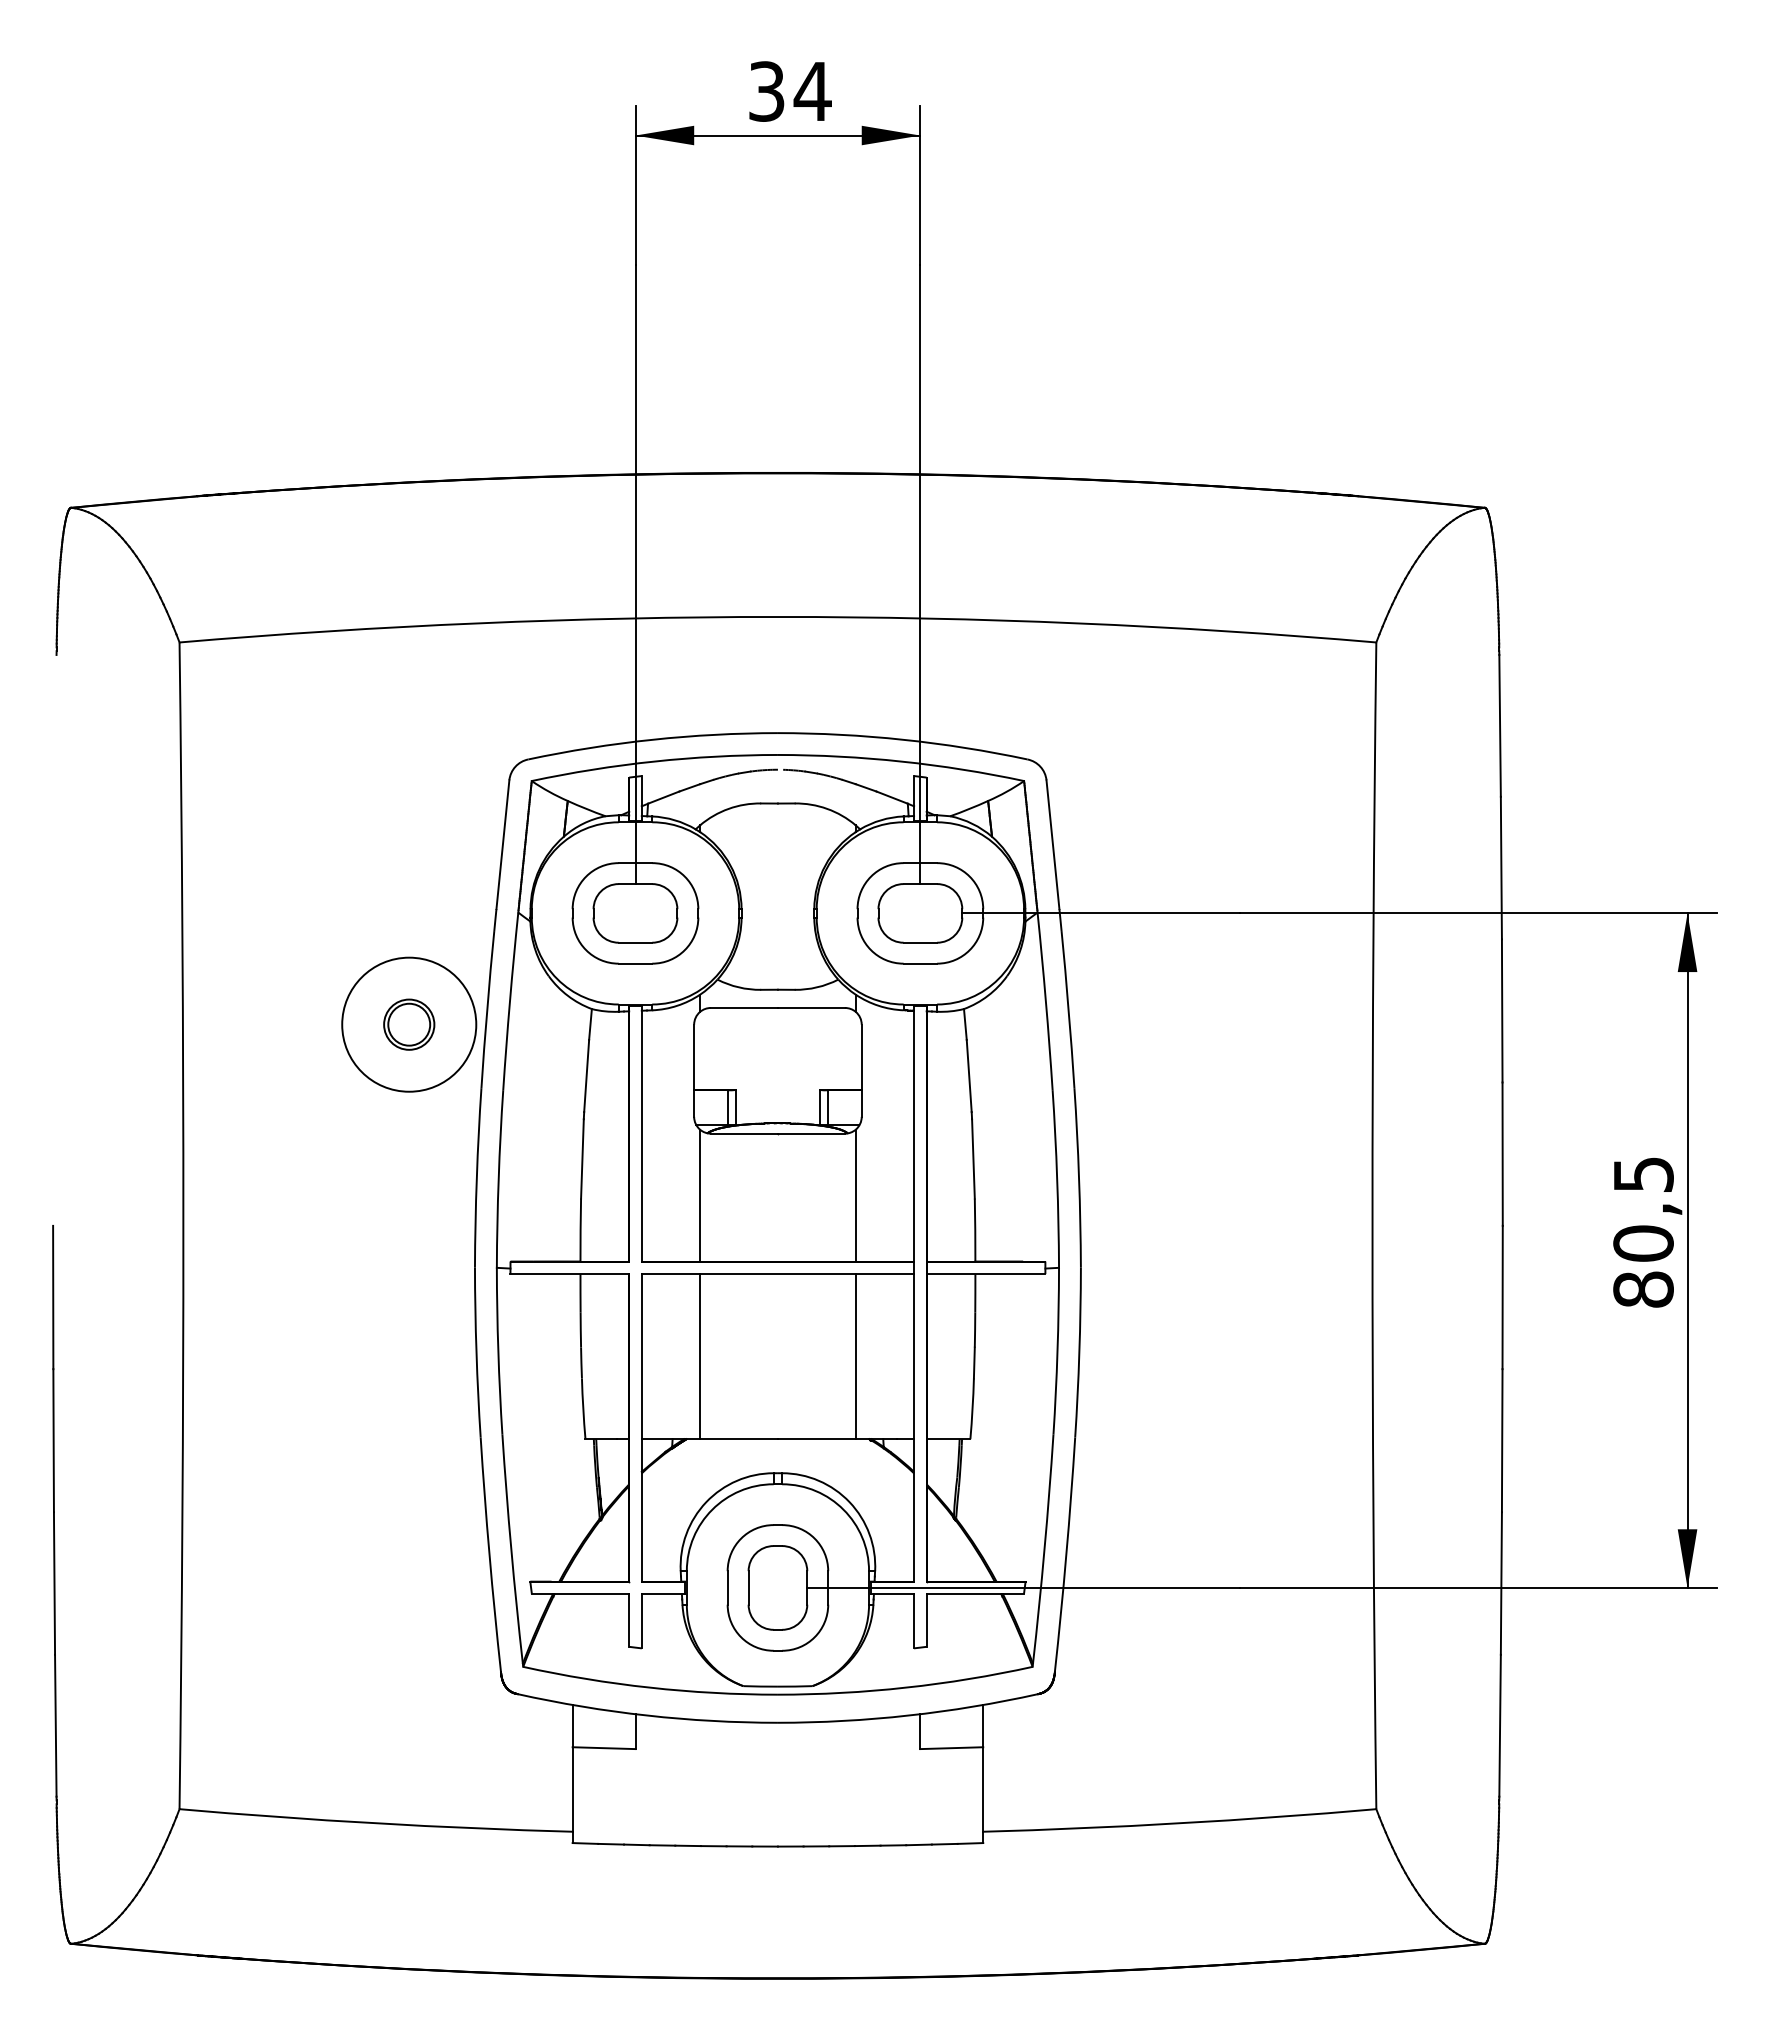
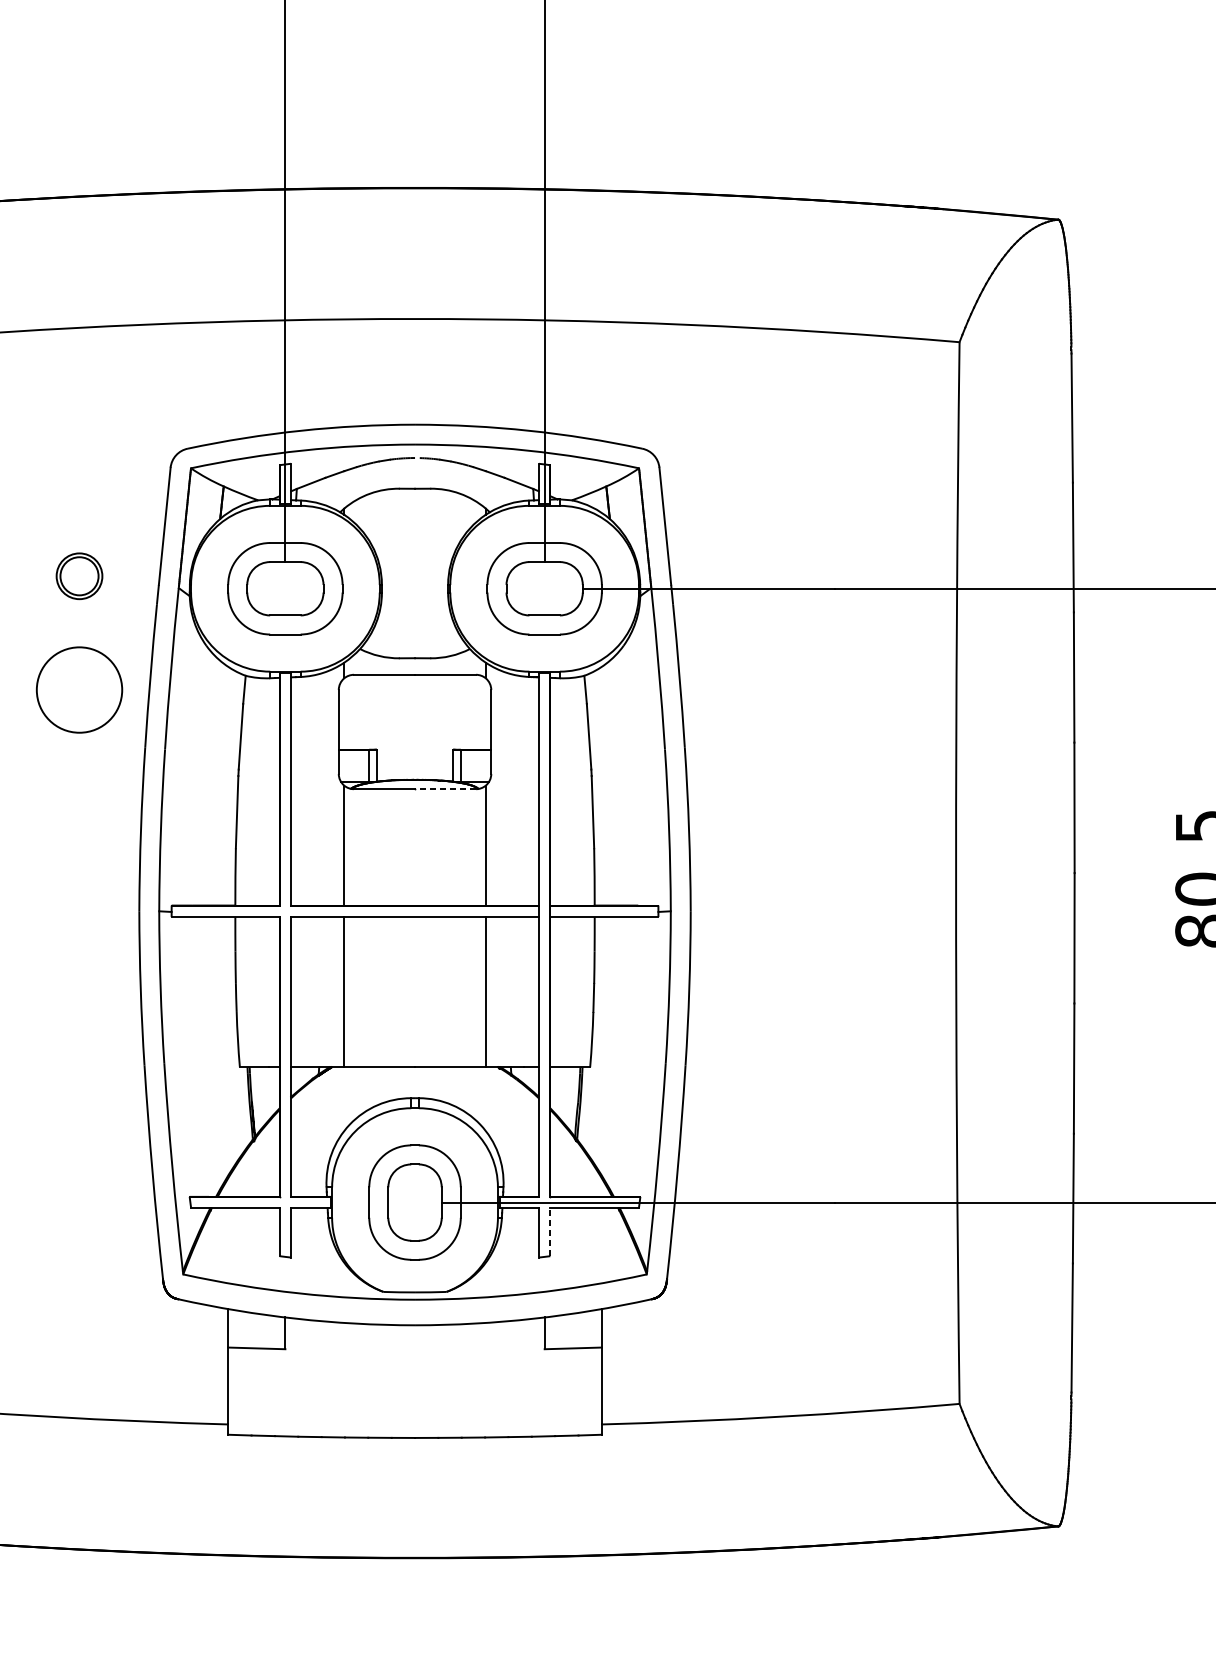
circle: (409, 1024) -> (79, 689), size x0.7
part: (409, 1024) -> (79, 576), moved
line: (811, 1133) -> (445, 789), solid -> dashed
line: (926, 1620) -> (550, 1232), solid -> dashed

